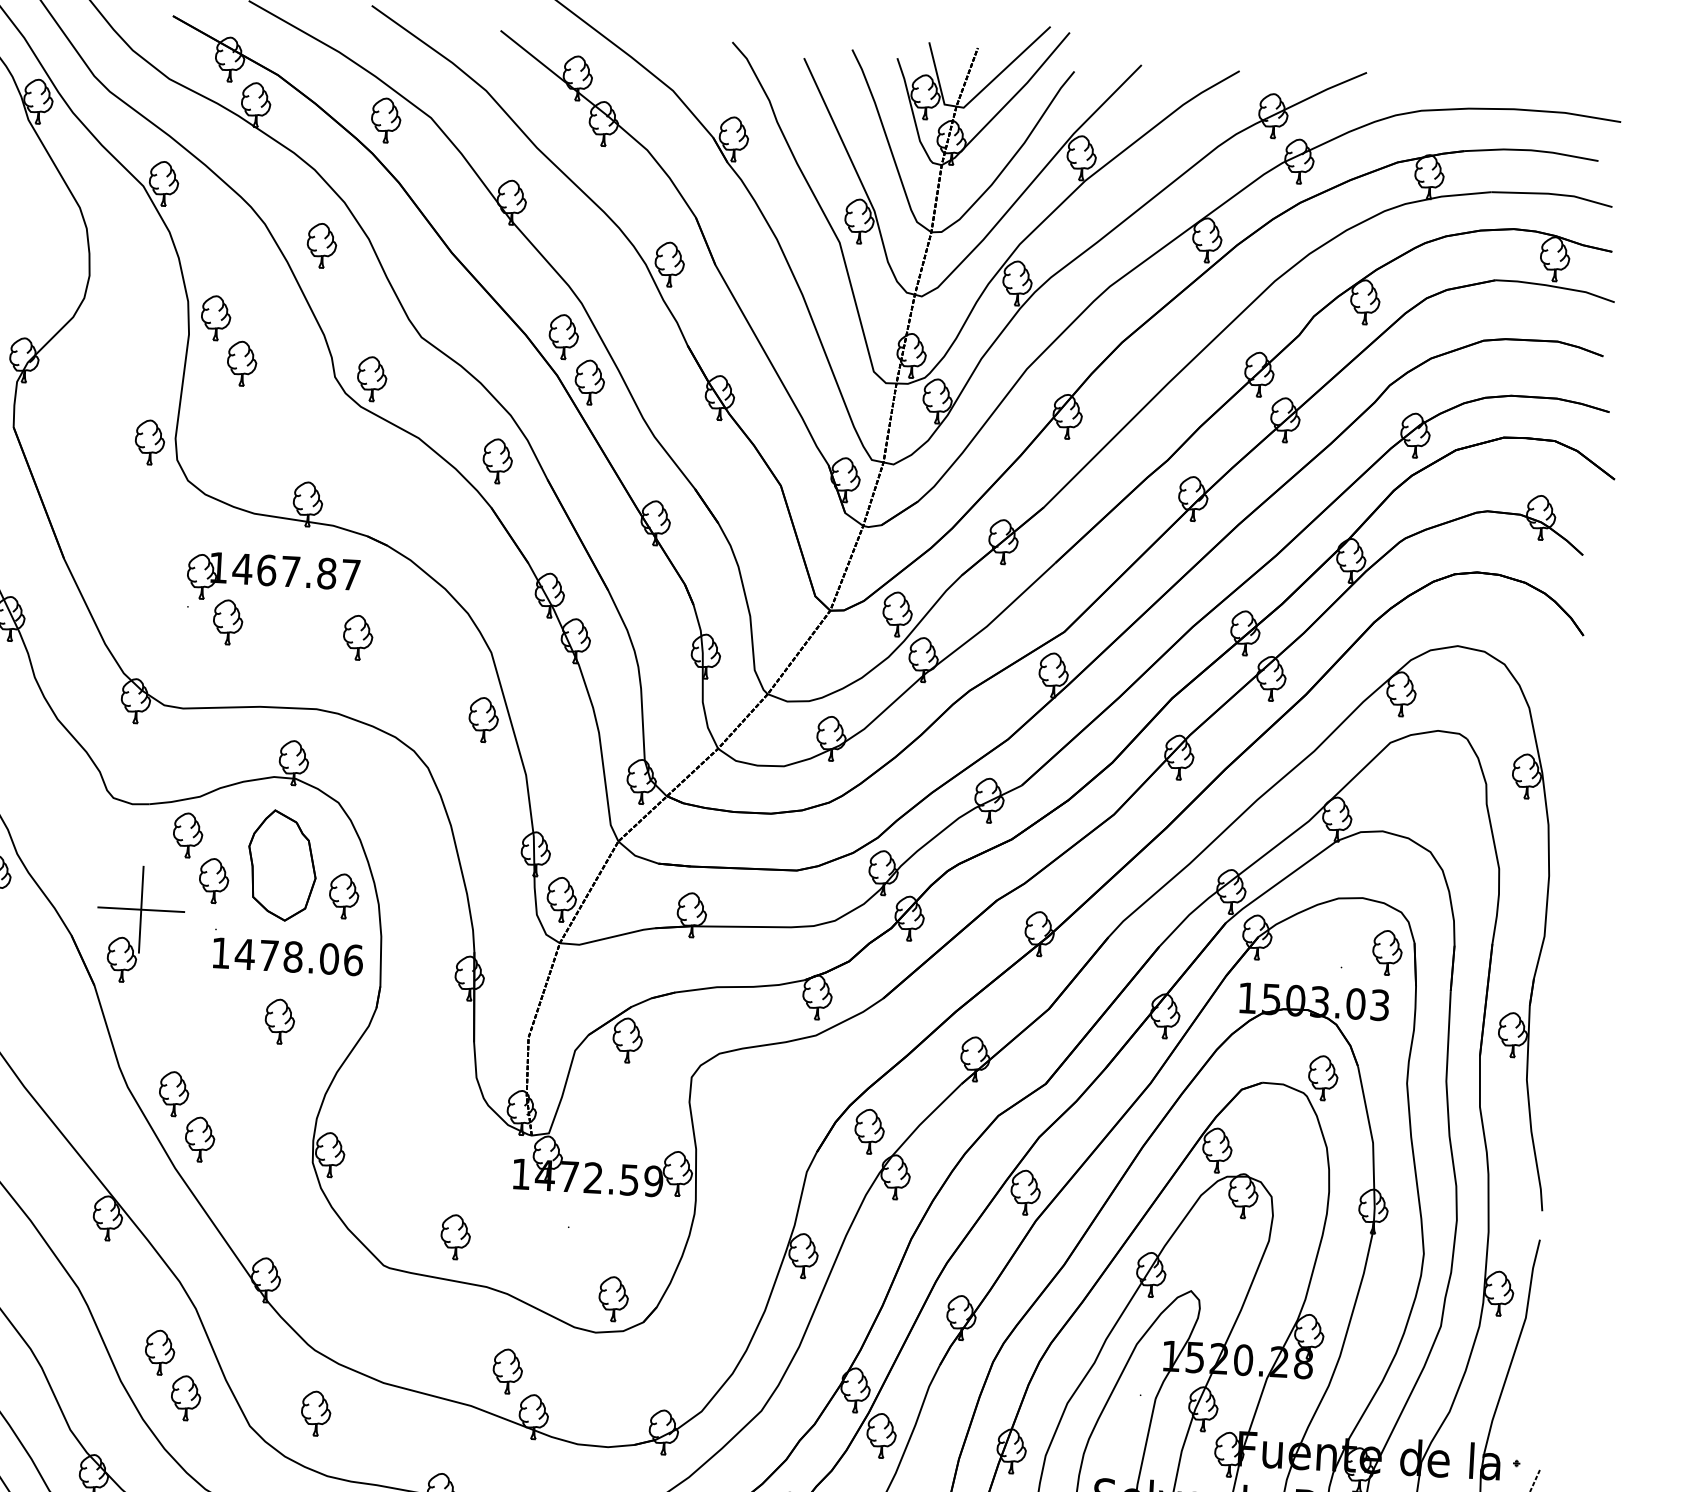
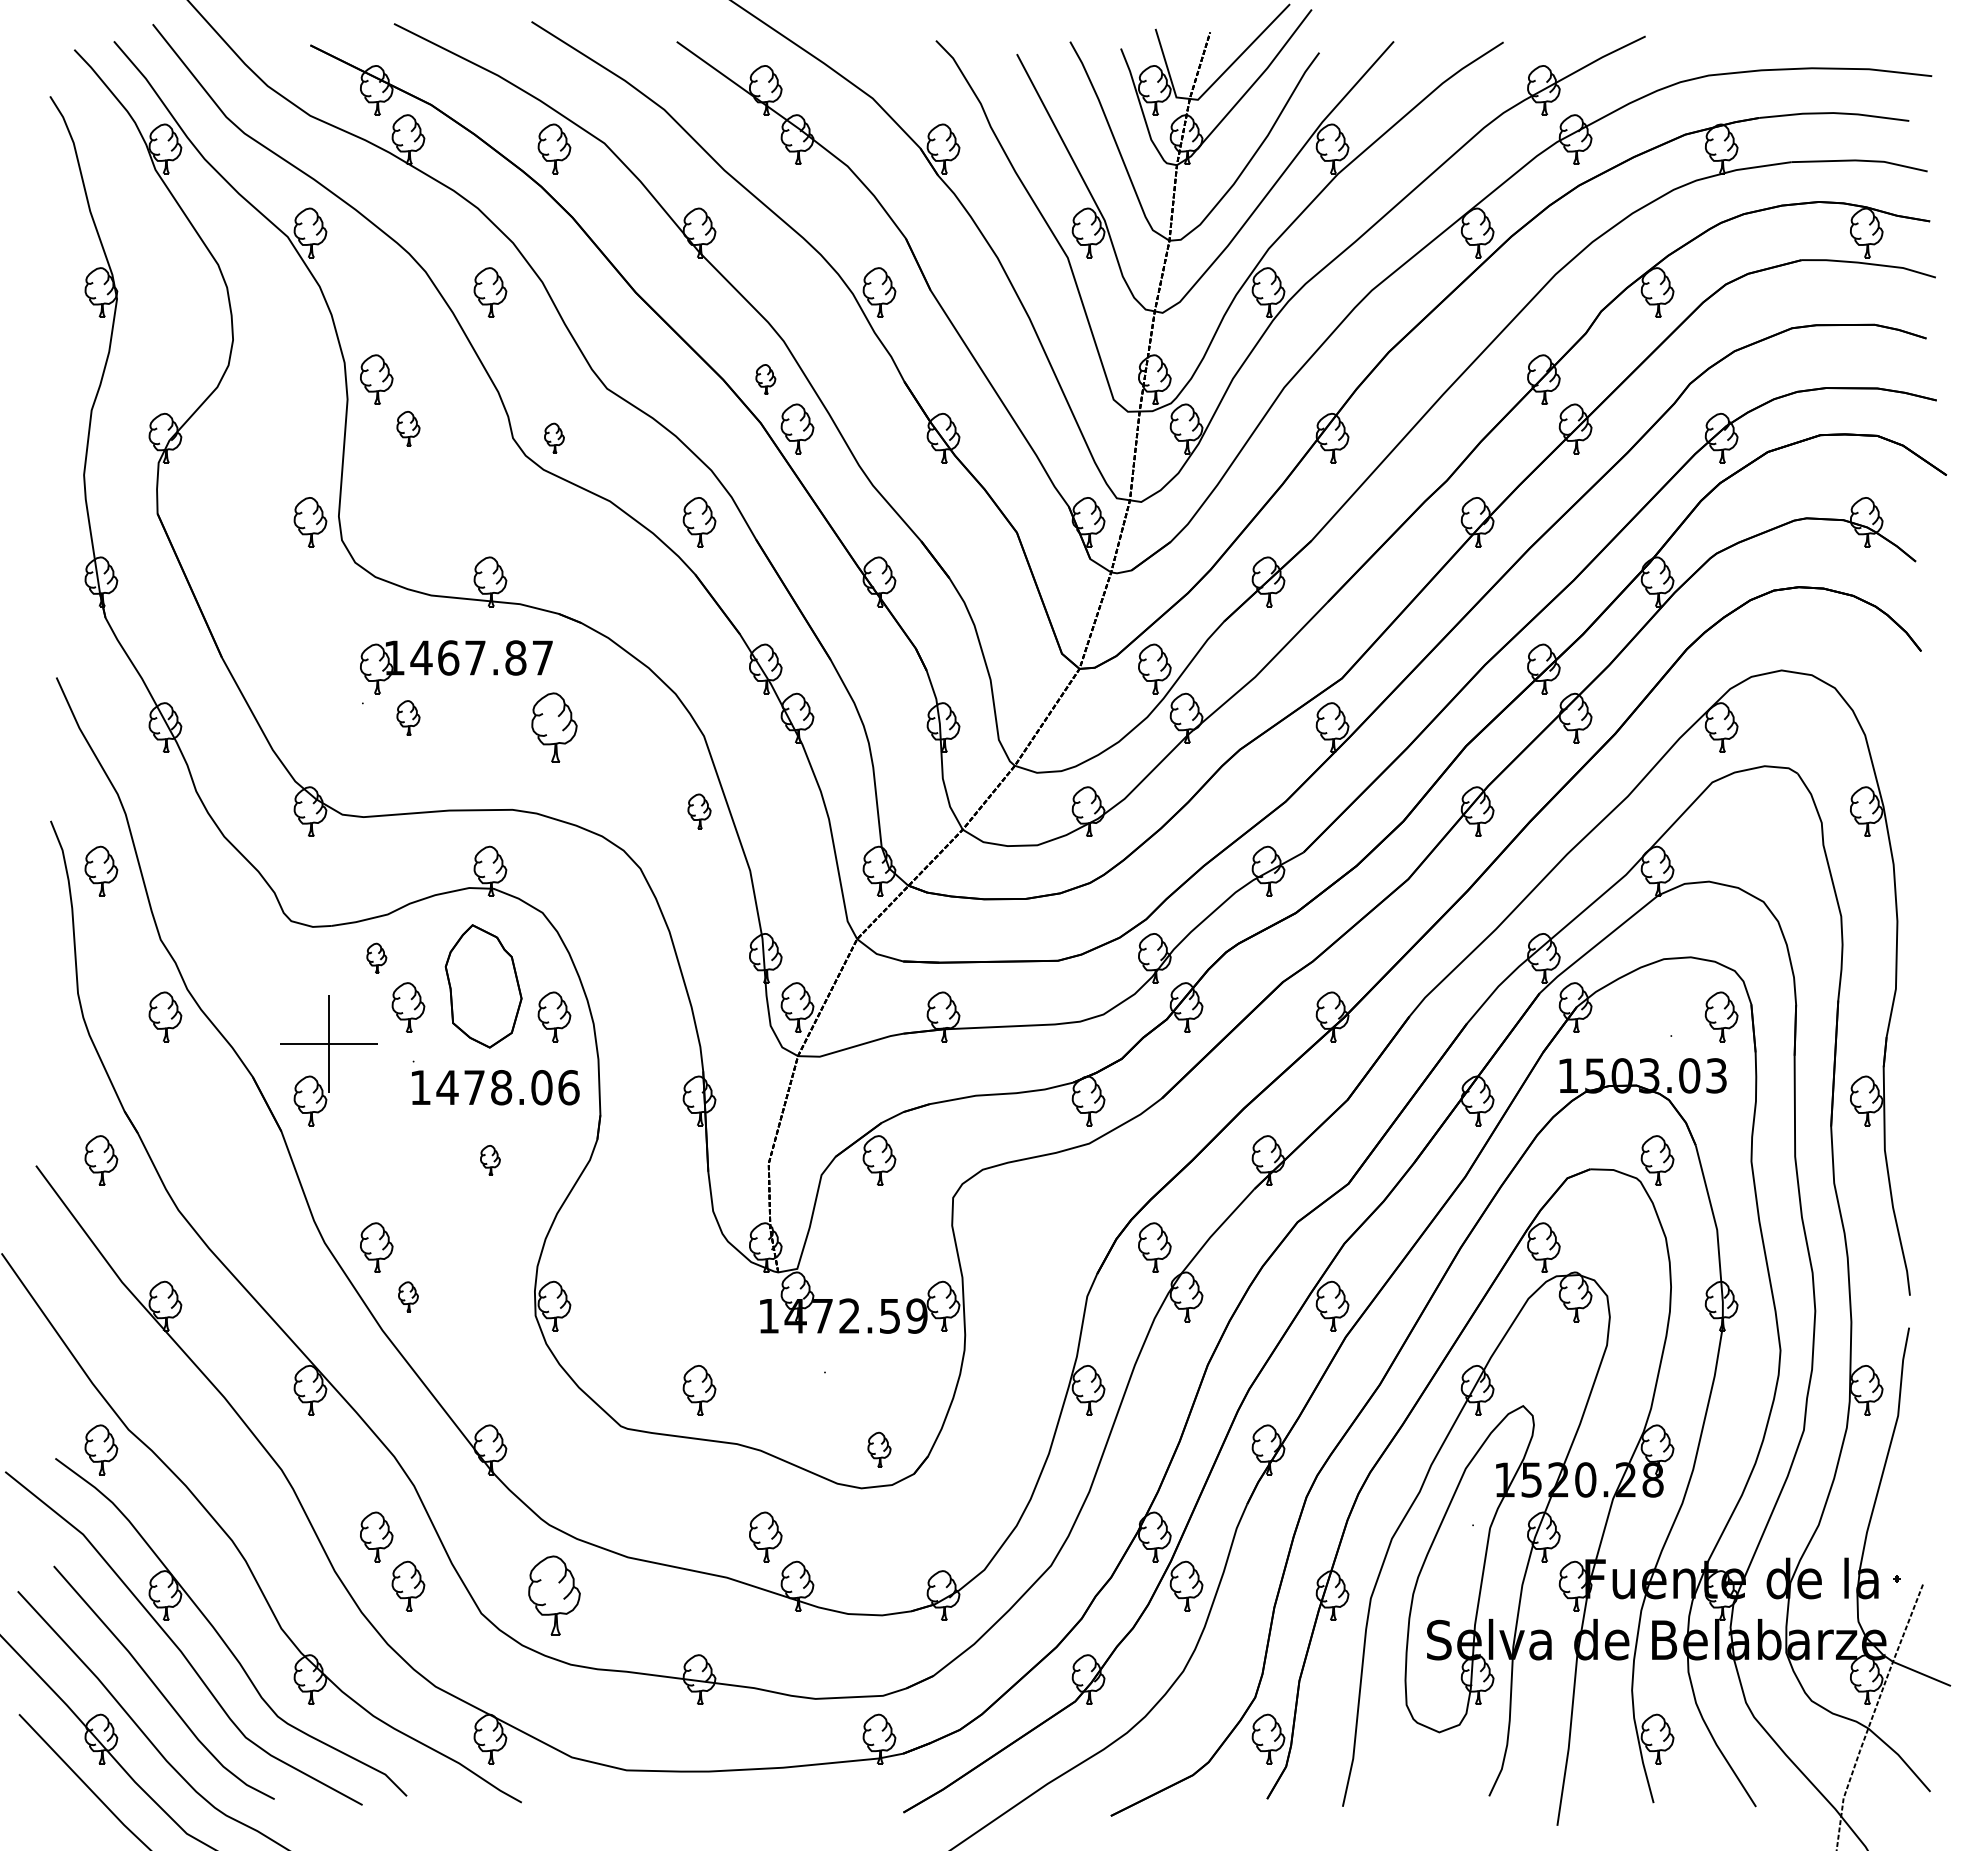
part: (563, 336) -> (765, 379), size x0.6
part: (242, 363) -> (408, 428), size x0.7
part: (372, 379) -> (554, 438), size x0.6
part: (228, 621) -> (408, 717), size x0.7
part: (358, 637) -> (554, 727), size x1.4
part: (483, 719) -> (699, 811), size x0.7
part: (187, 835) -> (376, 958), size x0.6
part: (279, 1021) -> (490, 1160), size x0.6
part: (200, 1139) -> (408, 1296), size x0.6
part: (613, 1298) -> (879, 1449), size x0.7
part: (316, 1413) -> (554, 1595), size x1.6

